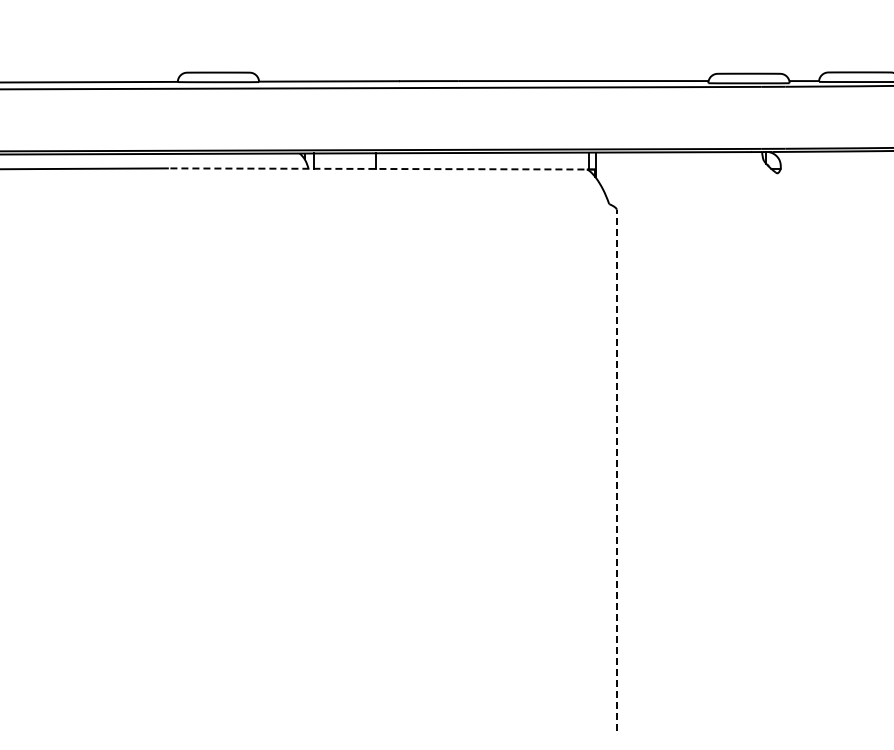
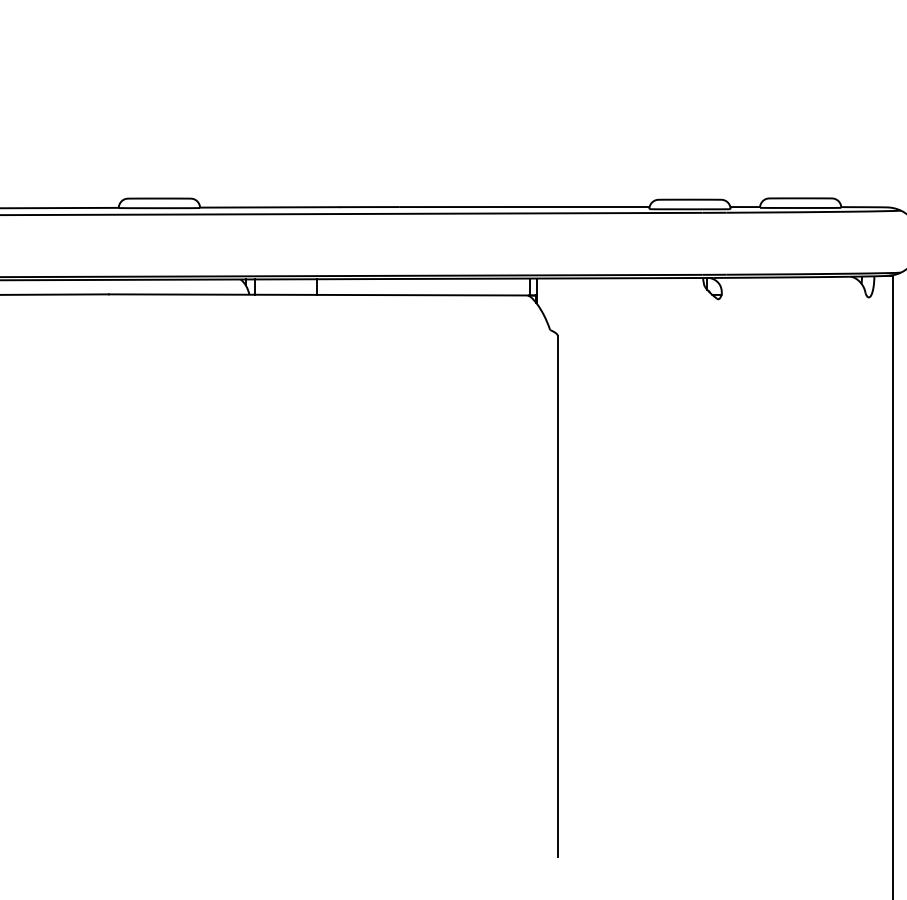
line: (381, 168) -> (322, 294), dashed -> solid
line: (616, 470) -> (557, 596), dashed -> solid

